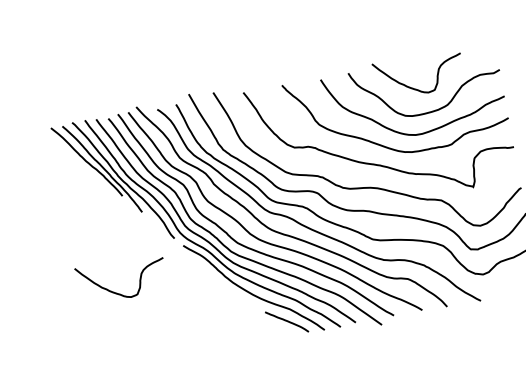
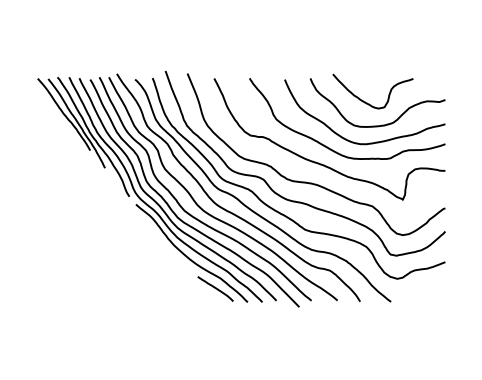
curve: (117, 292) -> (70, 235), removed

